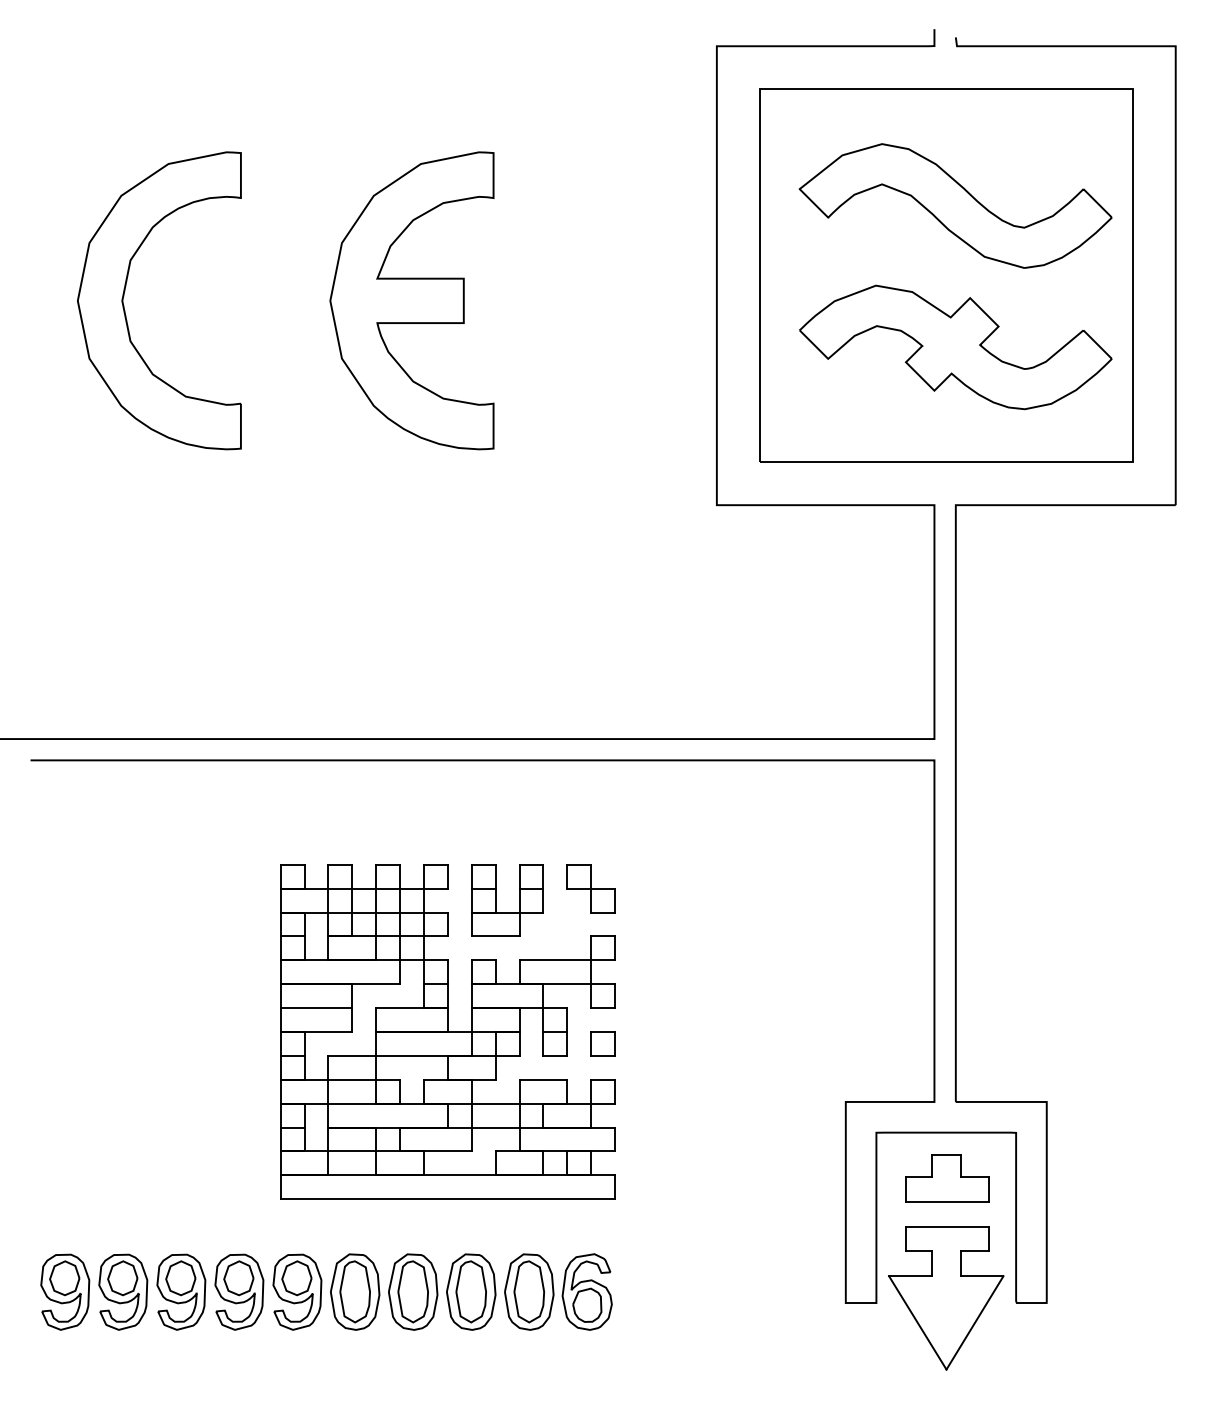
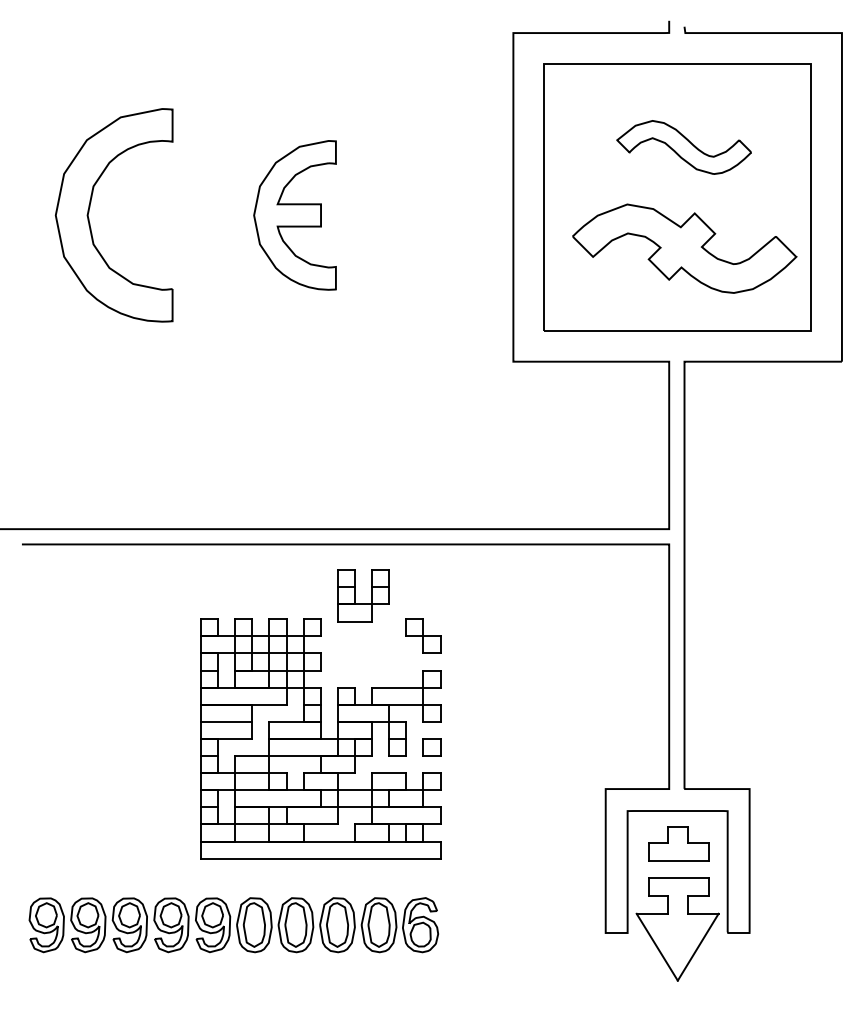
part: (954, 206) -> (683, 147), size x0.6
part: (411, 301) -> (294, 215), size x0.7
part: (496, 900) -> (355, 595), moved

